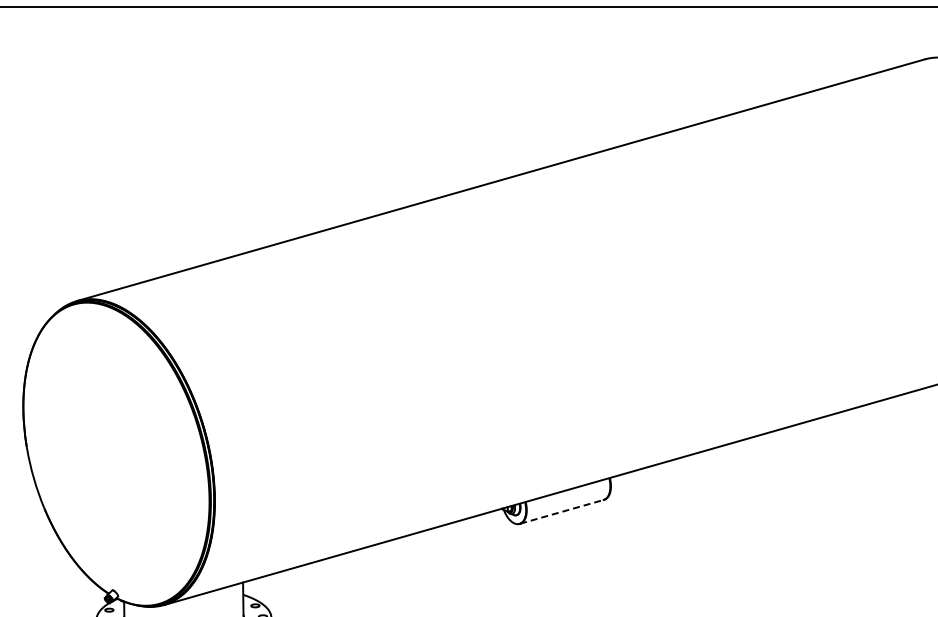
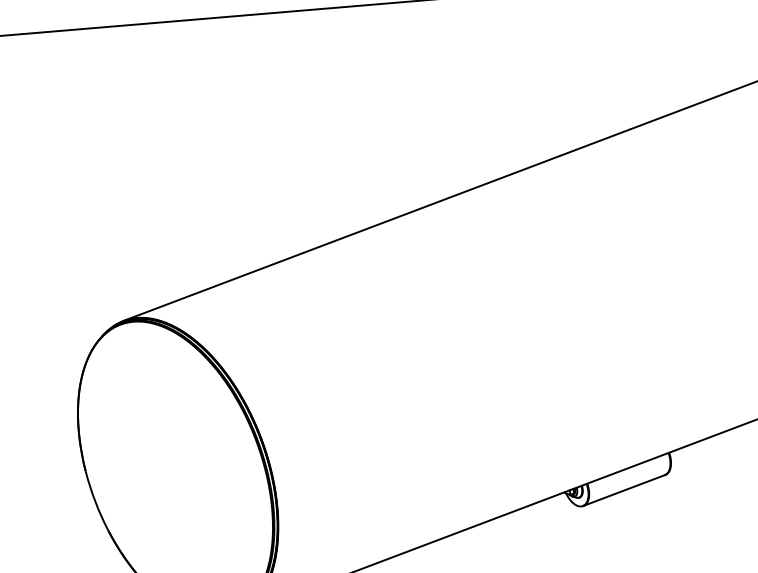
line: (562, 511) -> (624, 490), dashed -> solid

